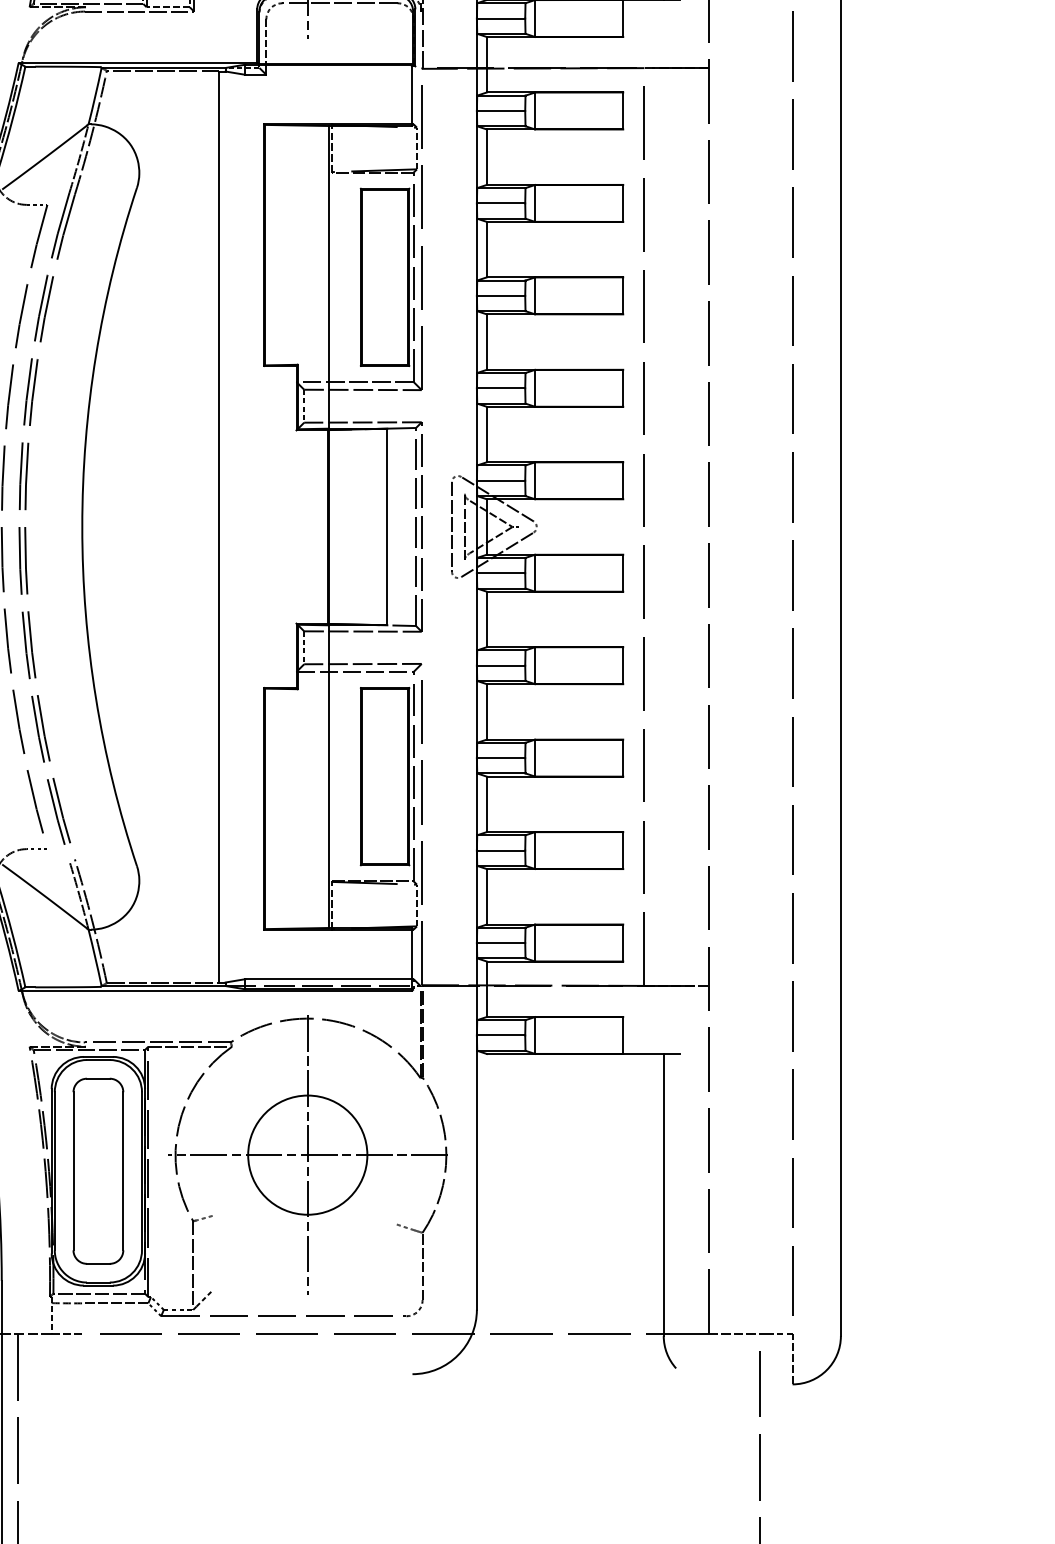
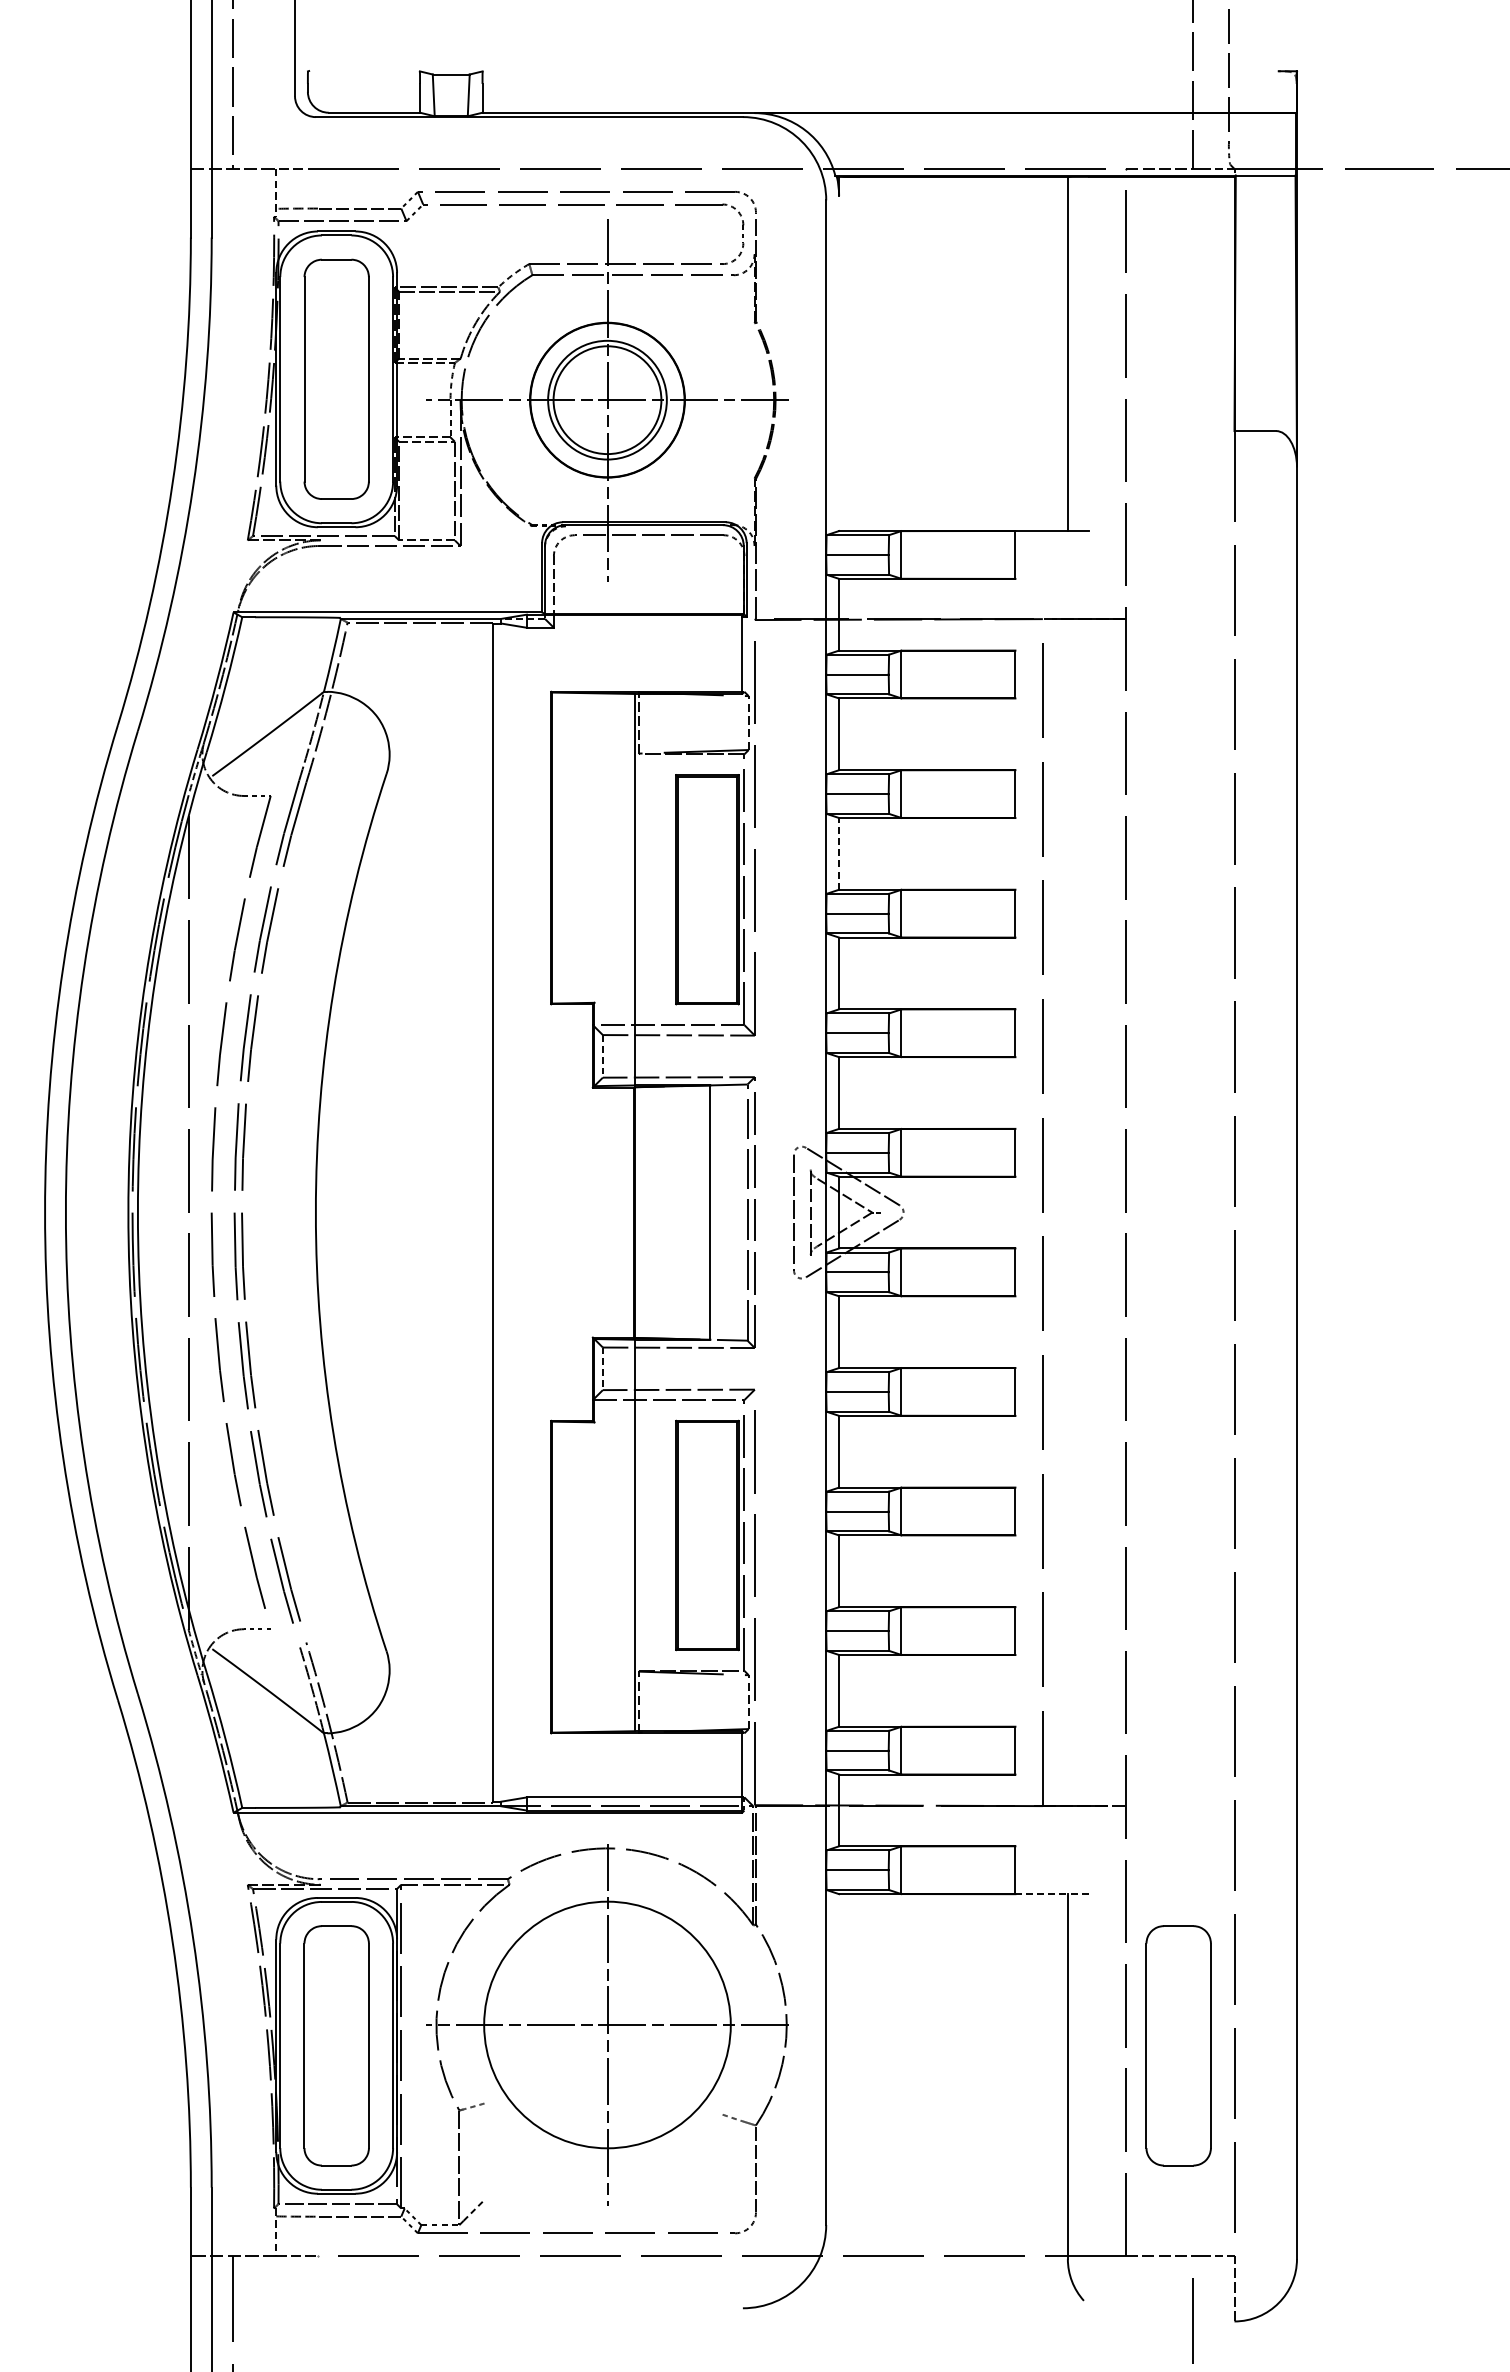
line: (487, 249) -> (839, 853), solid -> dashed
line: (651, 1054) -> (1052, 1894), solid -> dashed
circle: (307, 1154) -> (607, 2024), size x1.6
part: (749, 1171) -> (1178, 2045), added

